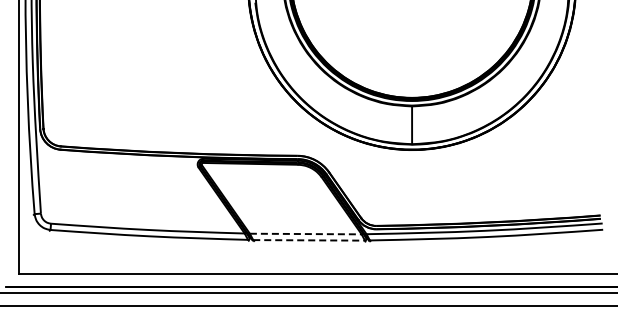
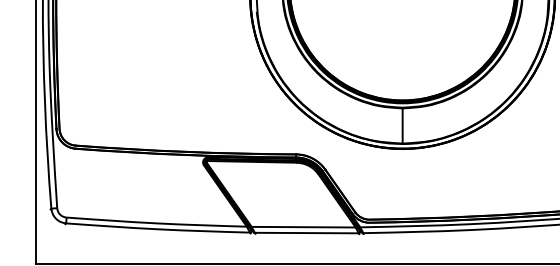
line: (305, 234) -> (303, 227), dashed -> solid
line: (309, 240) -> (307, 233), dashed -> solid

